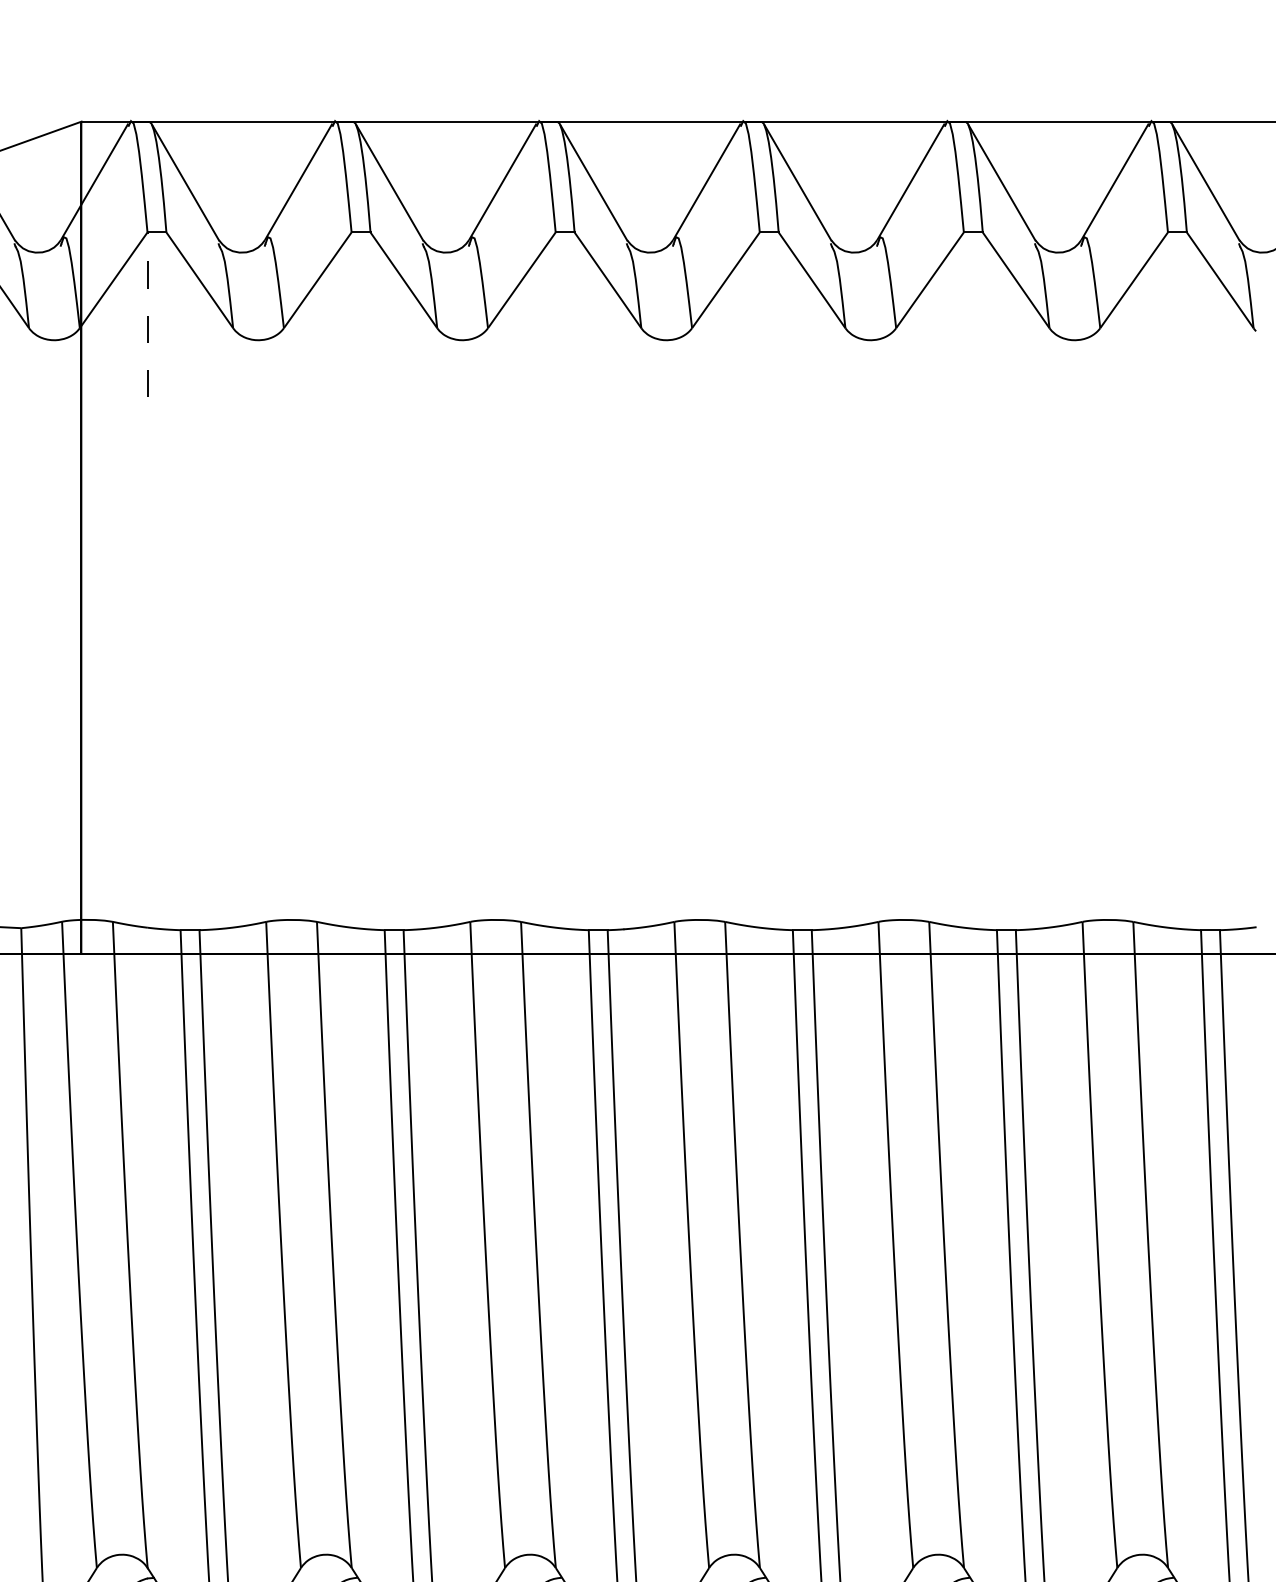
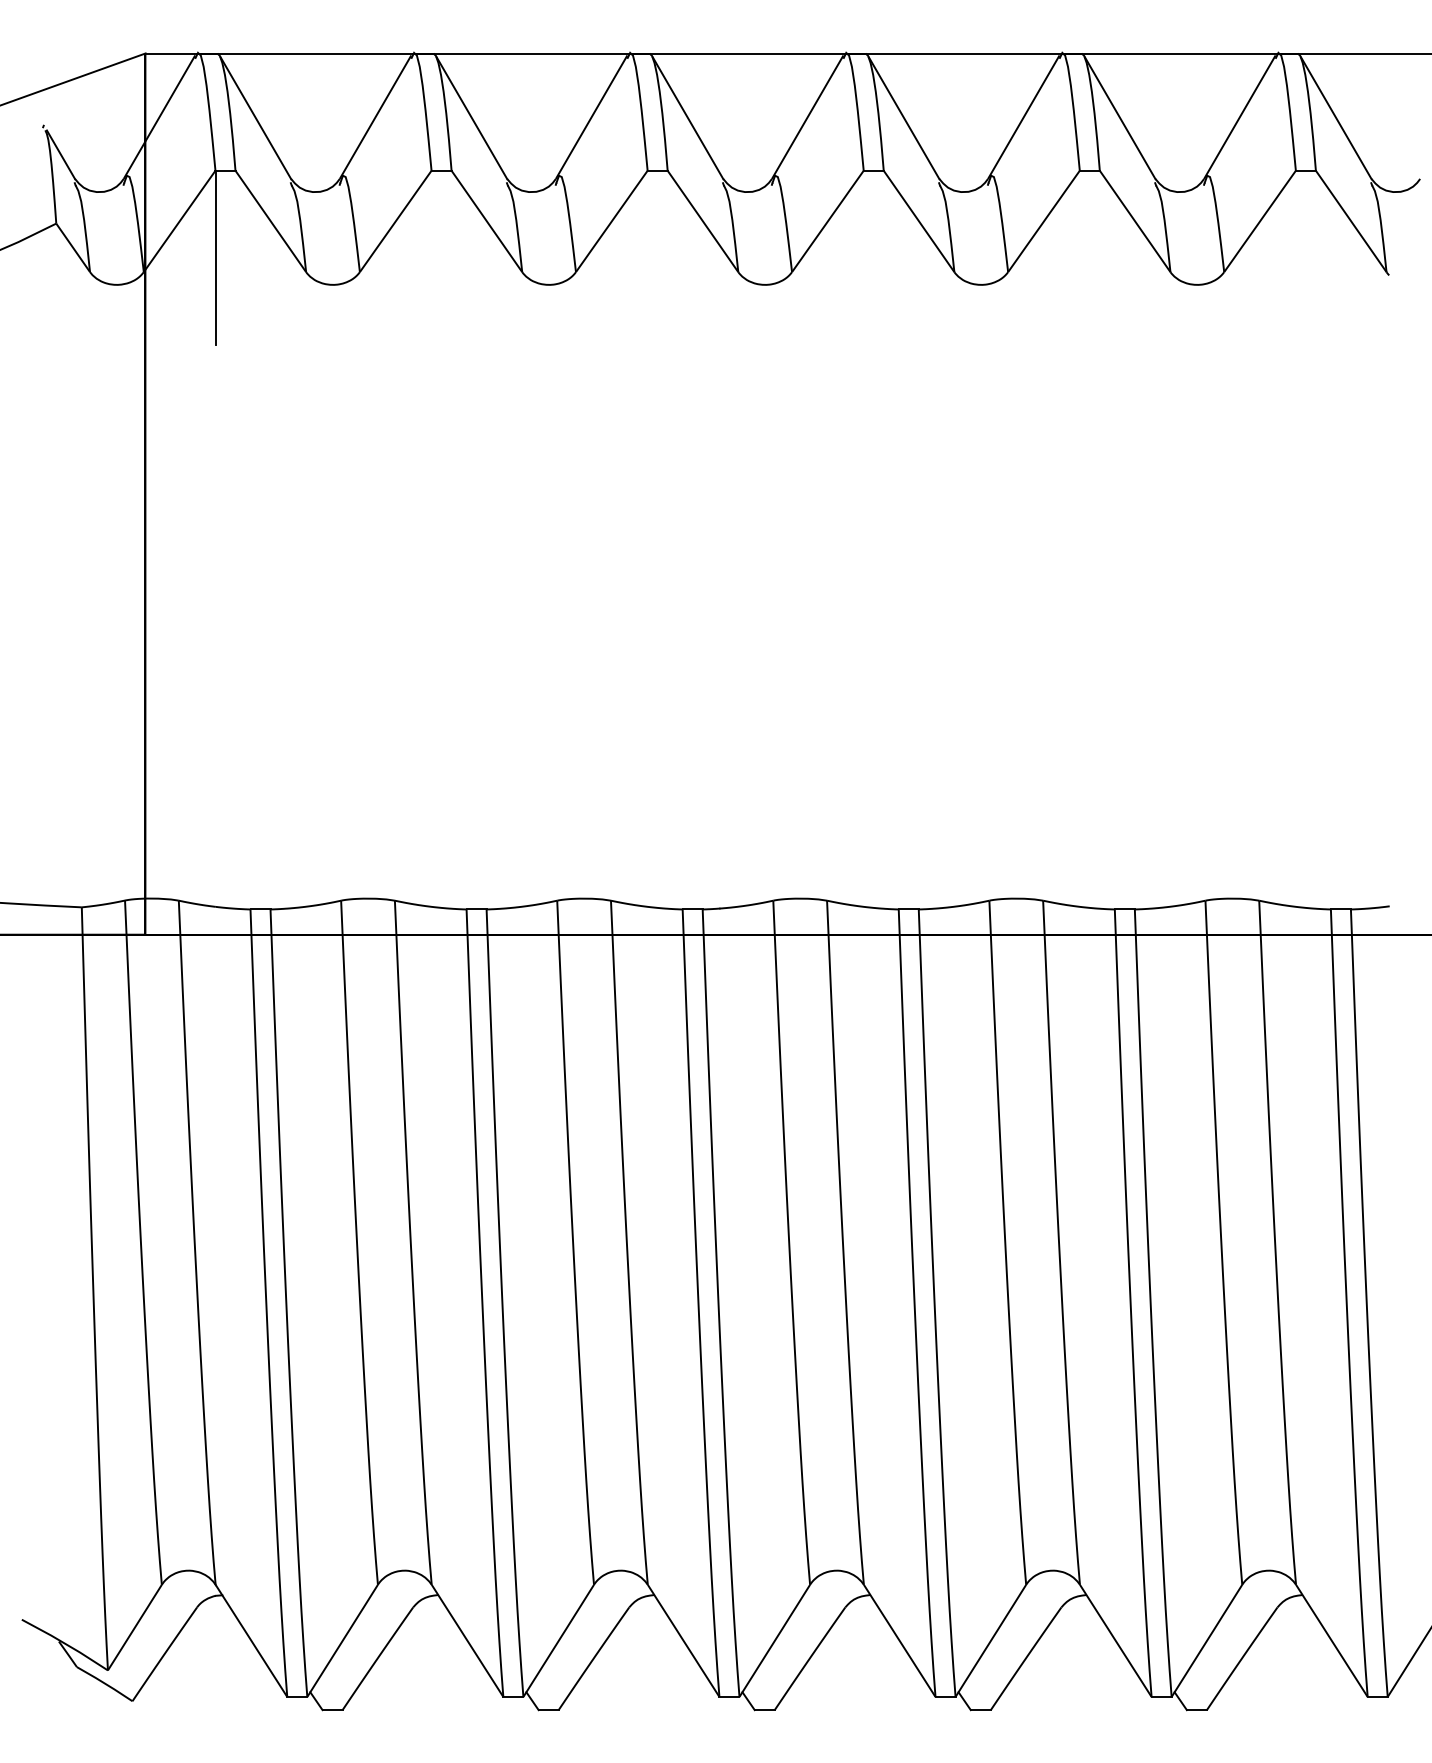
line: (147, 314) -> (215, 257), dashed -> solid

